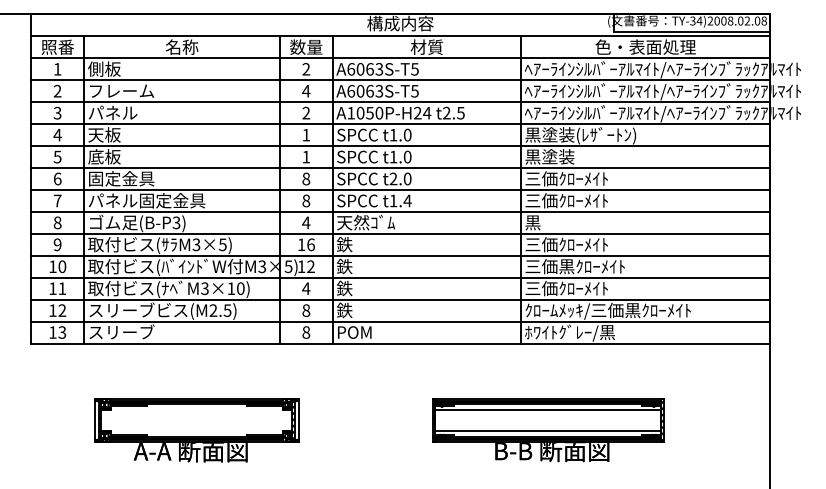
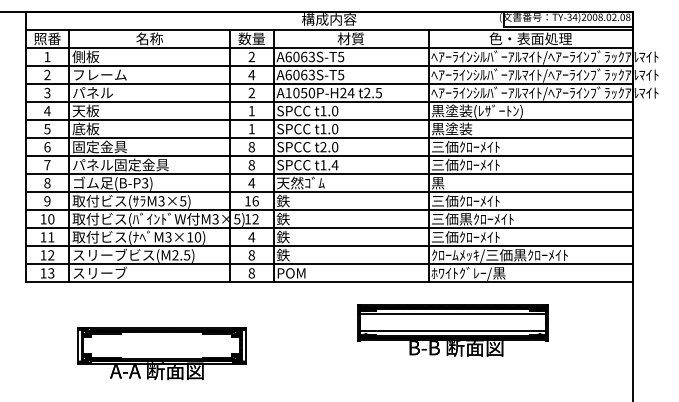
part: (548, 430) -> (453, 330), moved

